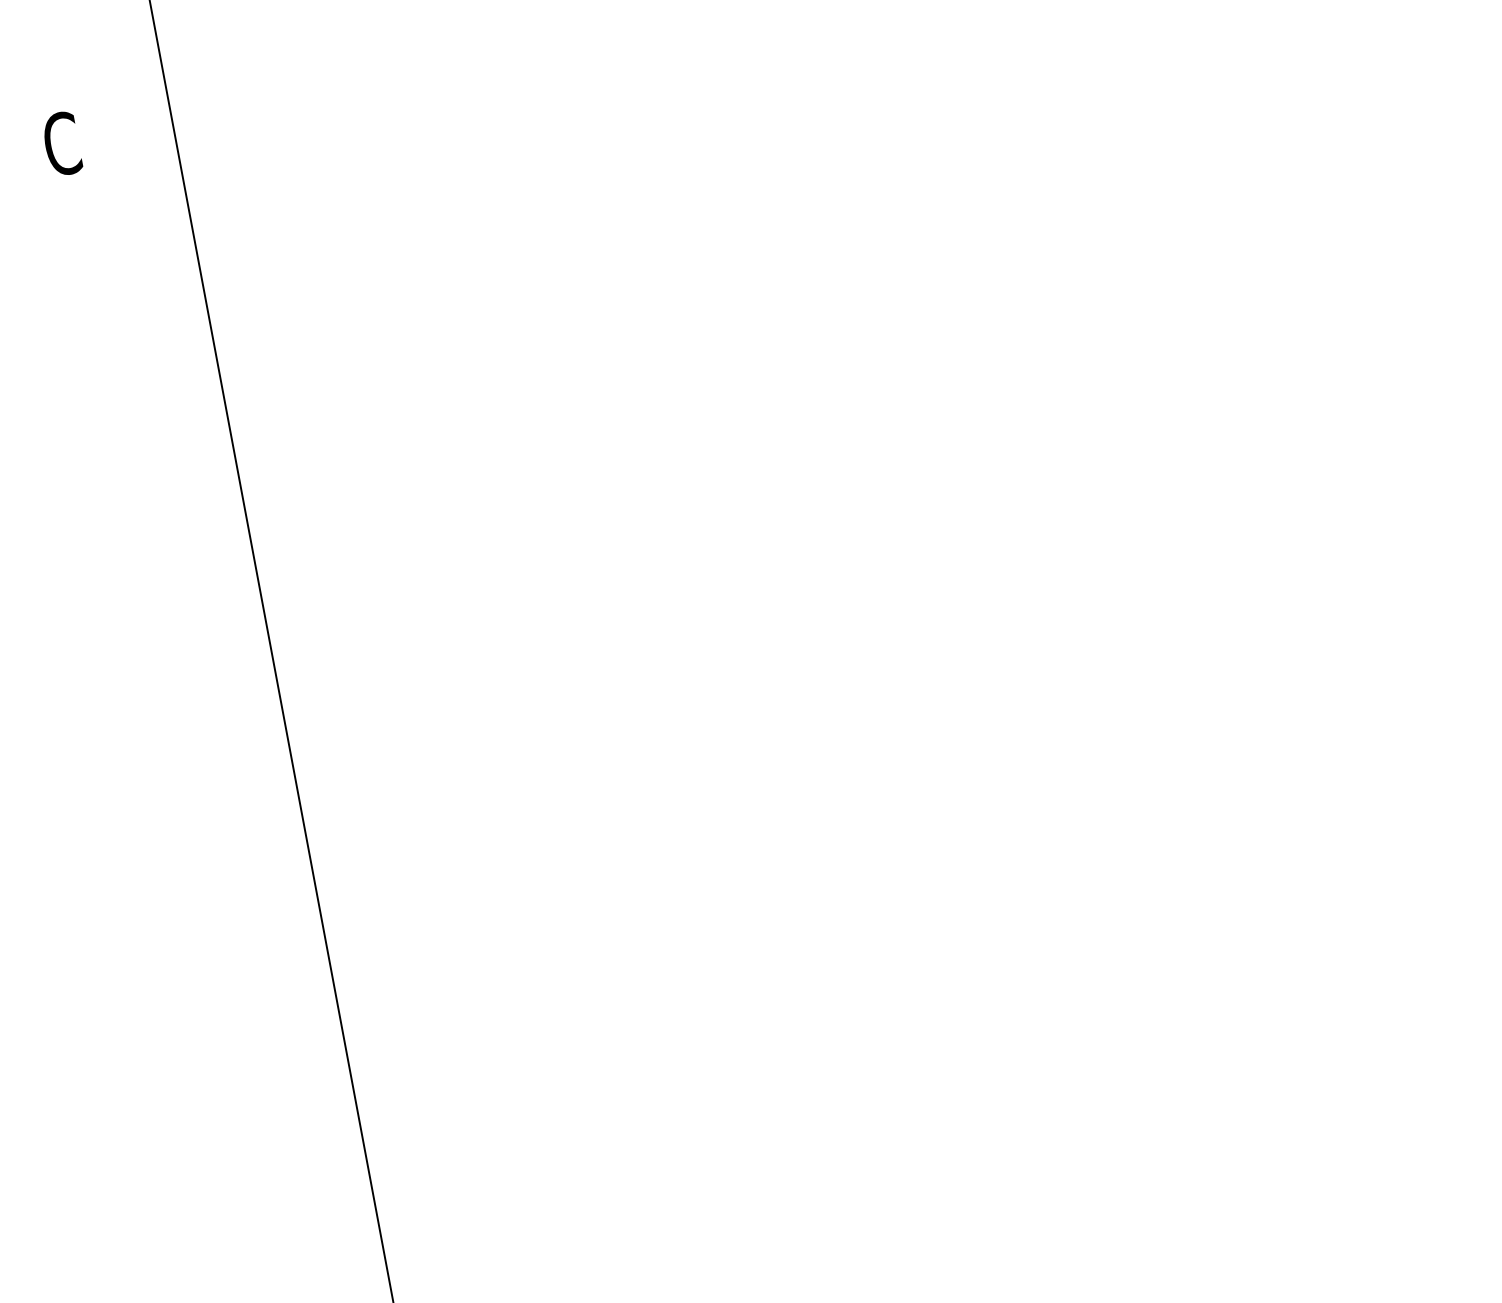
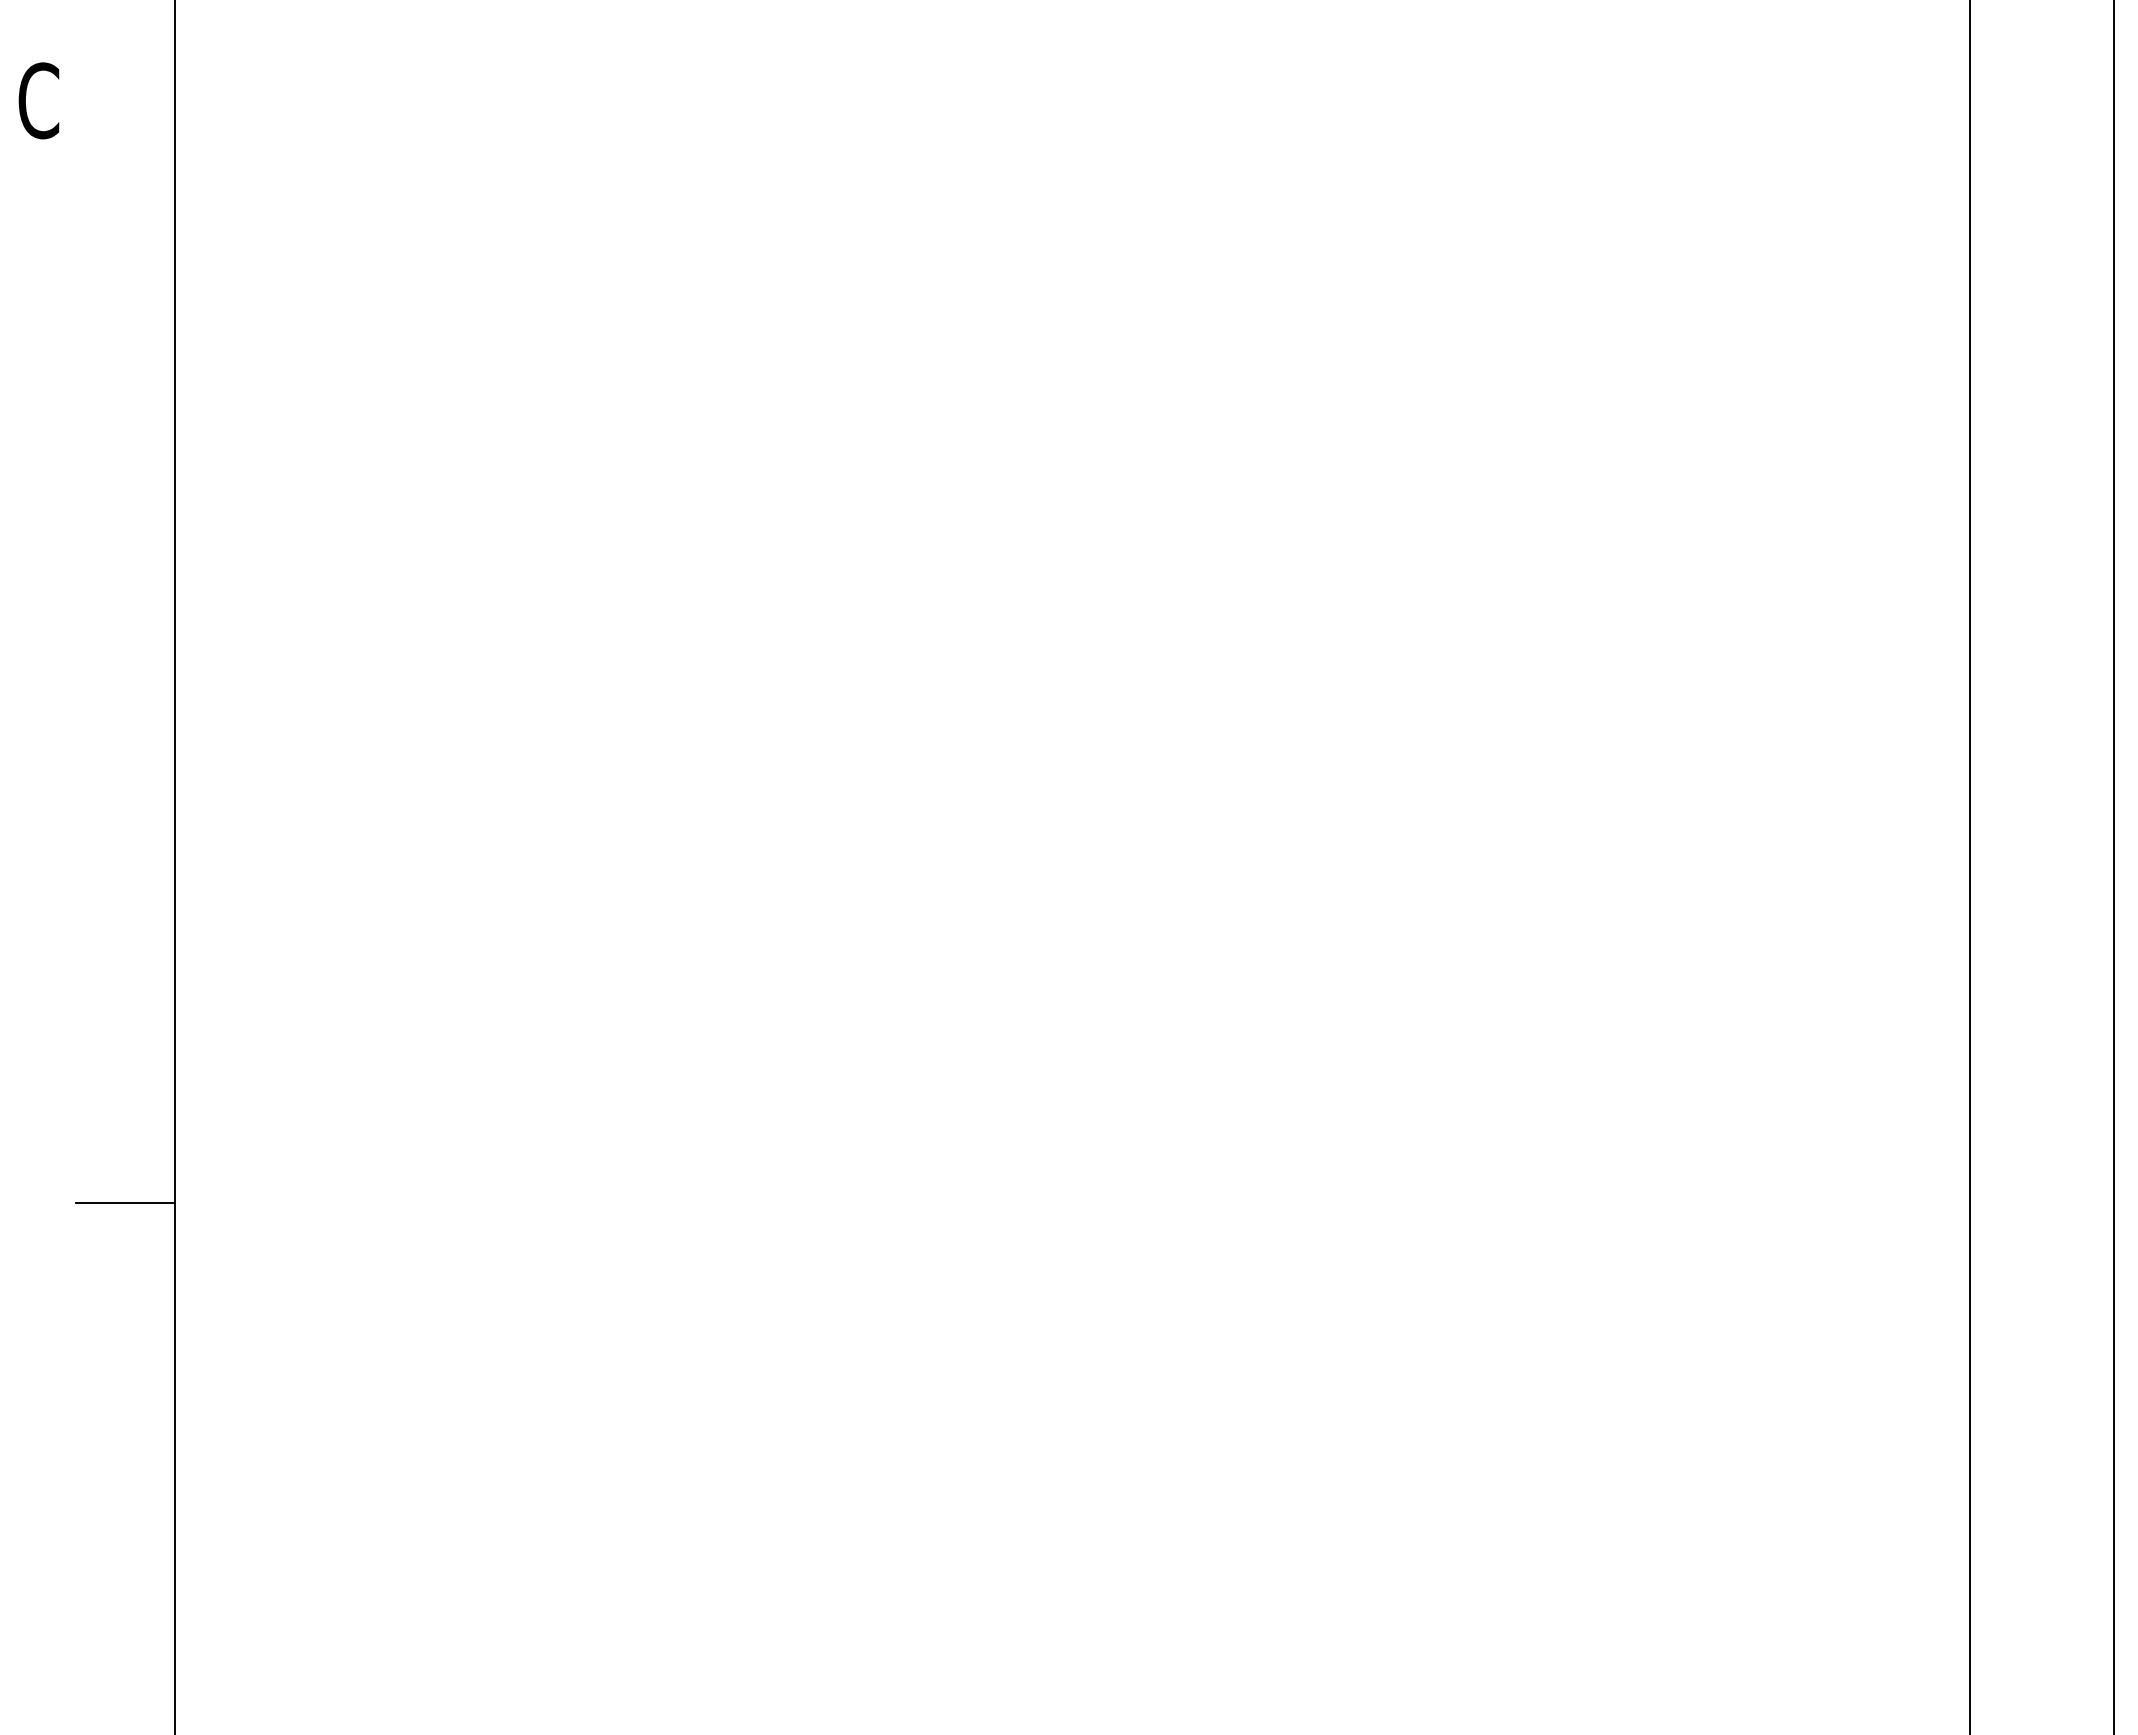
line: (299, 1028) -> (124, 1202), added

